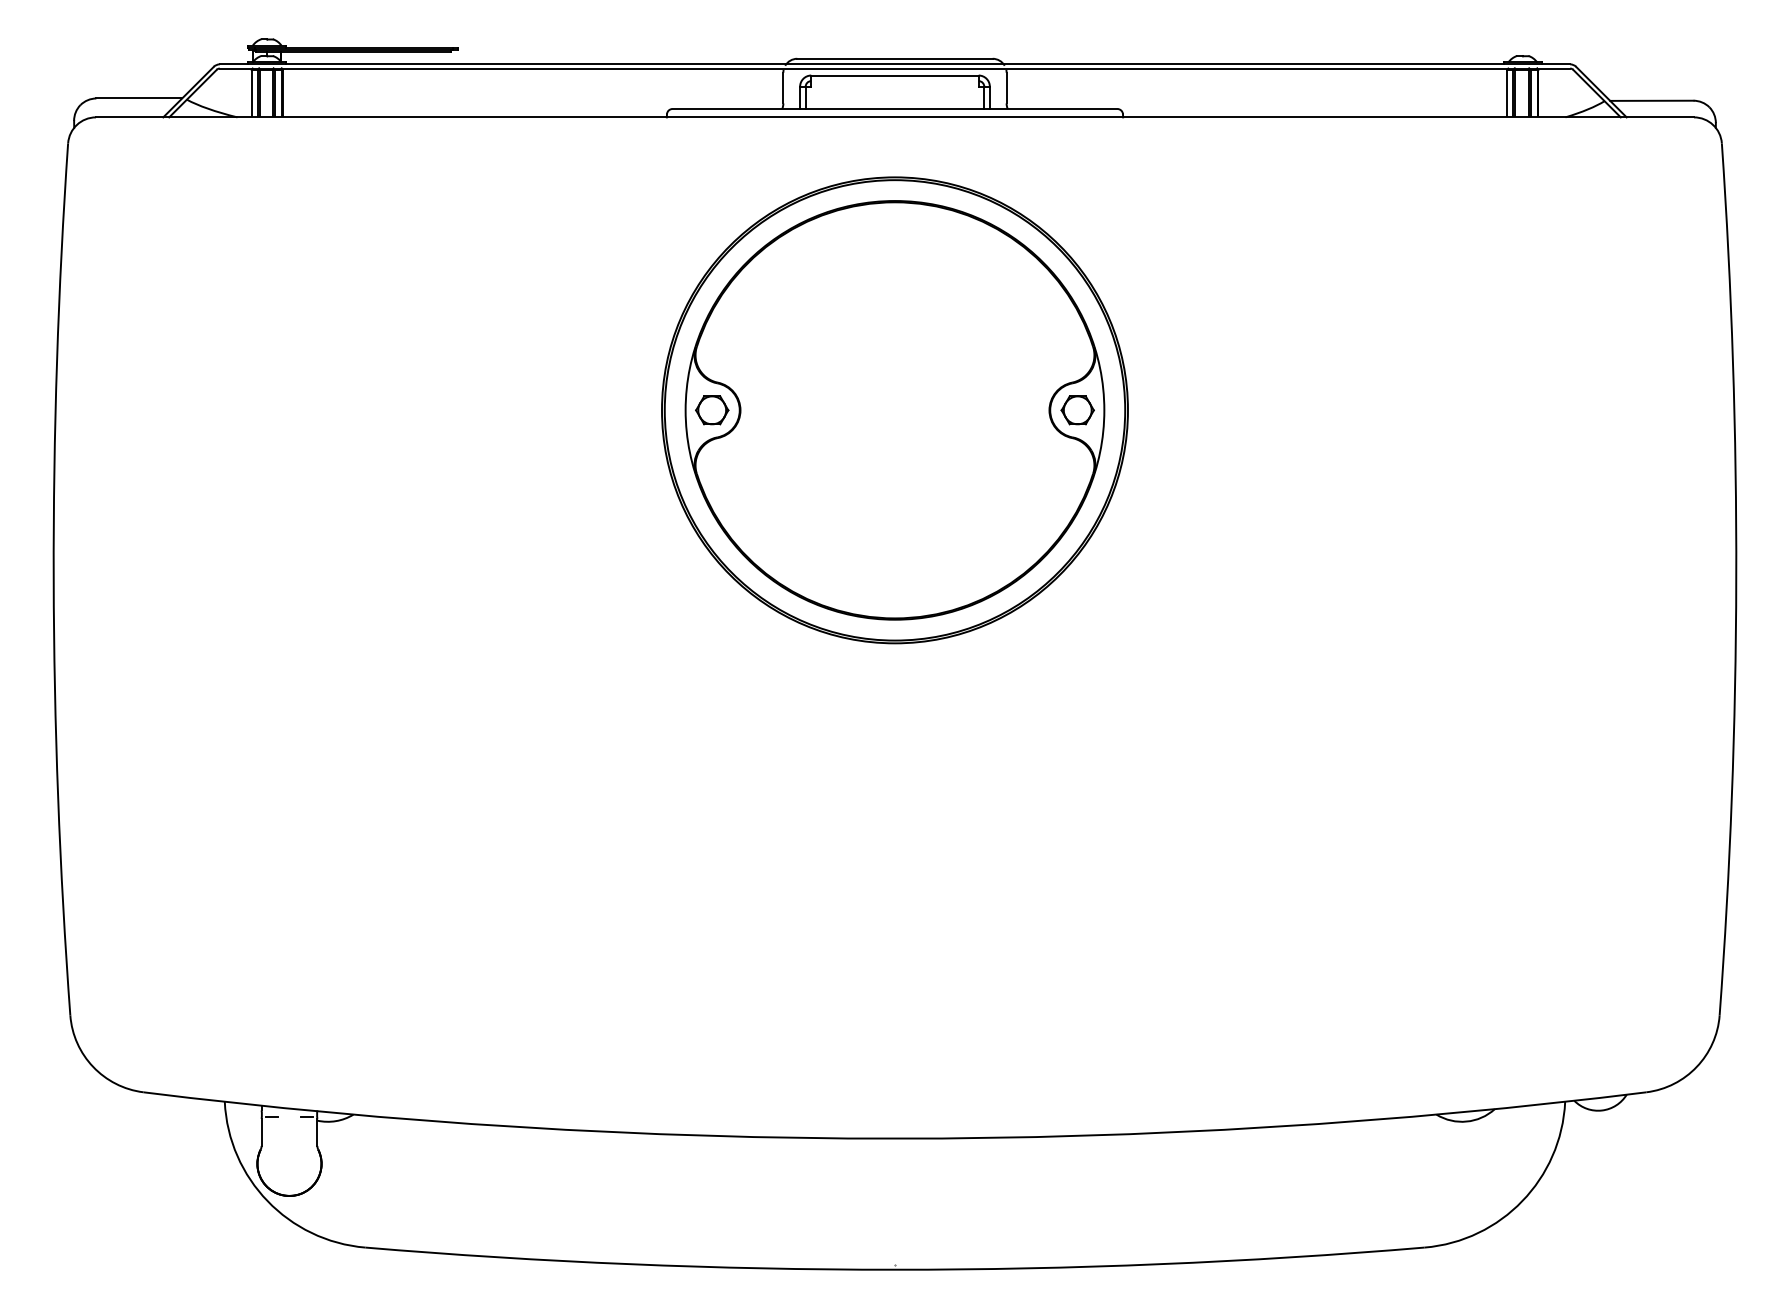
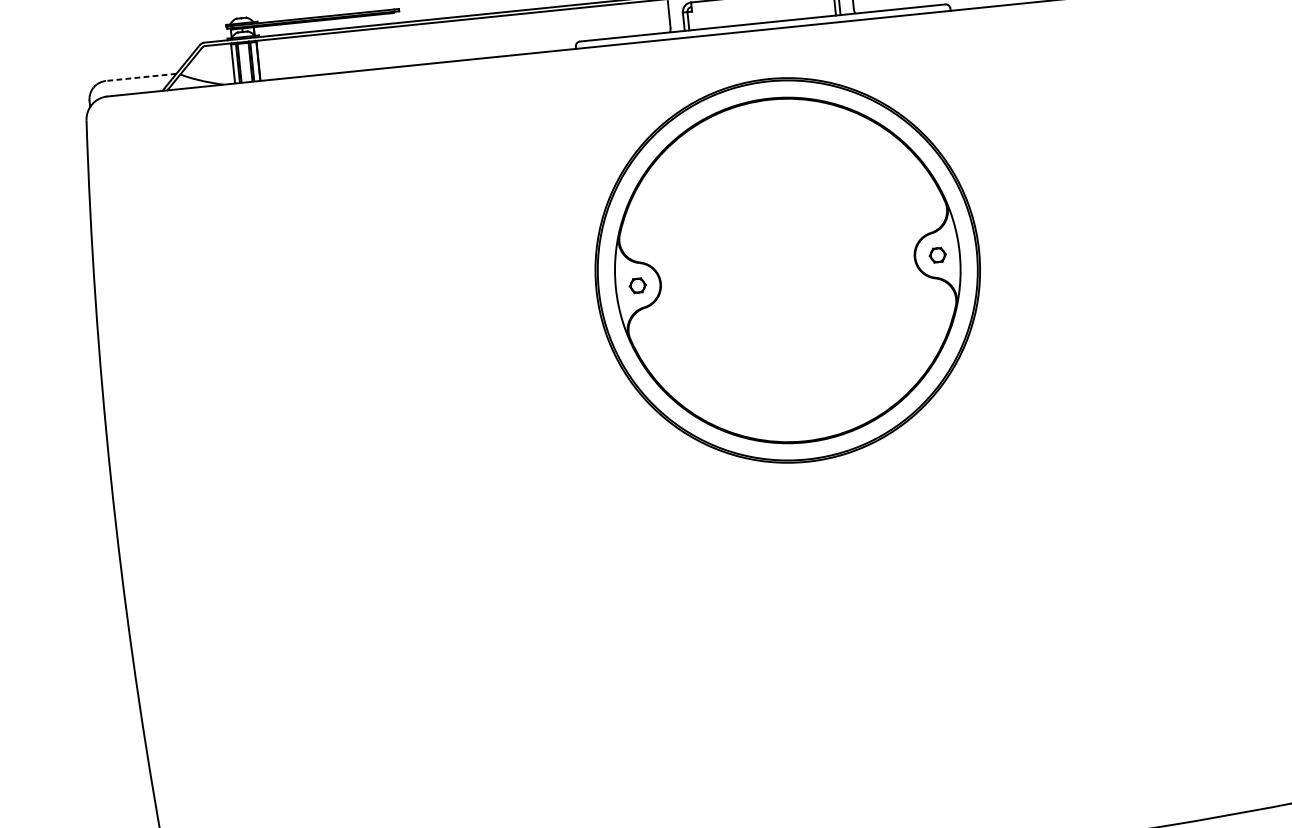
line: (139, 98) -> (141, 77), solid -> dashed
part: (712, 410) -> (637, 285), size x0.6
part: (1077, 410) -> (937, 255), size x0.6

